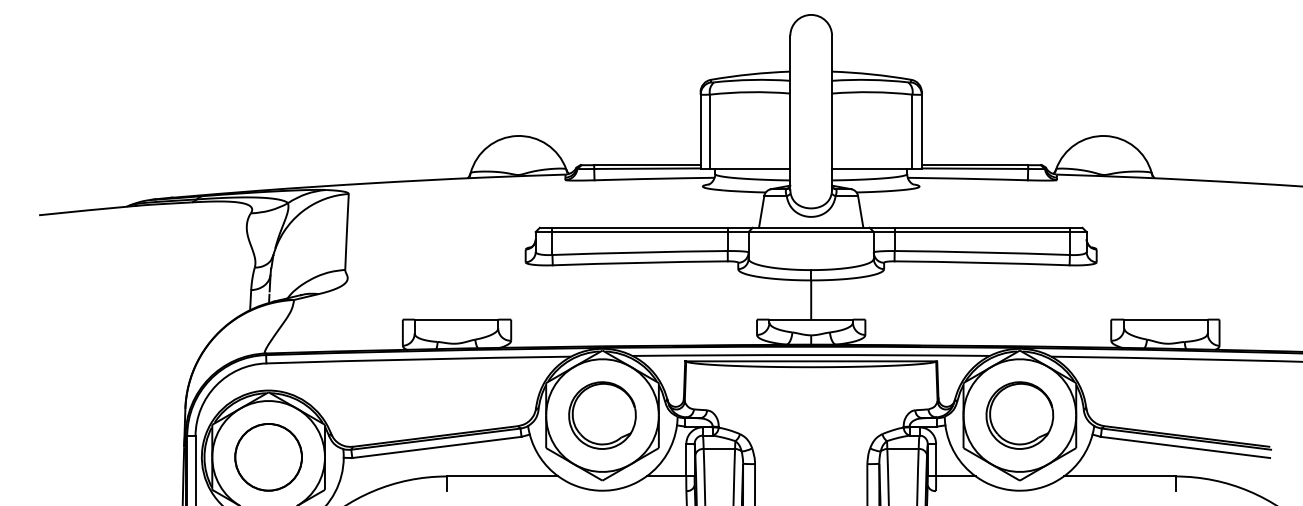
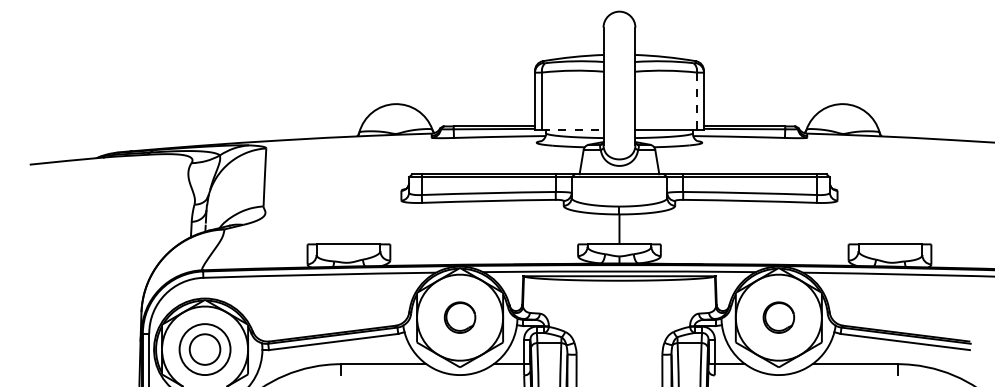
line: (912, 132) -> (696, 101), solid -> dashed
line: (750, 169) -> (573, 129), solid -> dashed
part: (602, 415) -> (460, 317), size x0.6
part: (1019, 415) -> (778, 317), size x0.6
circle: (268, 456) -> (204, 348), size x0.6

